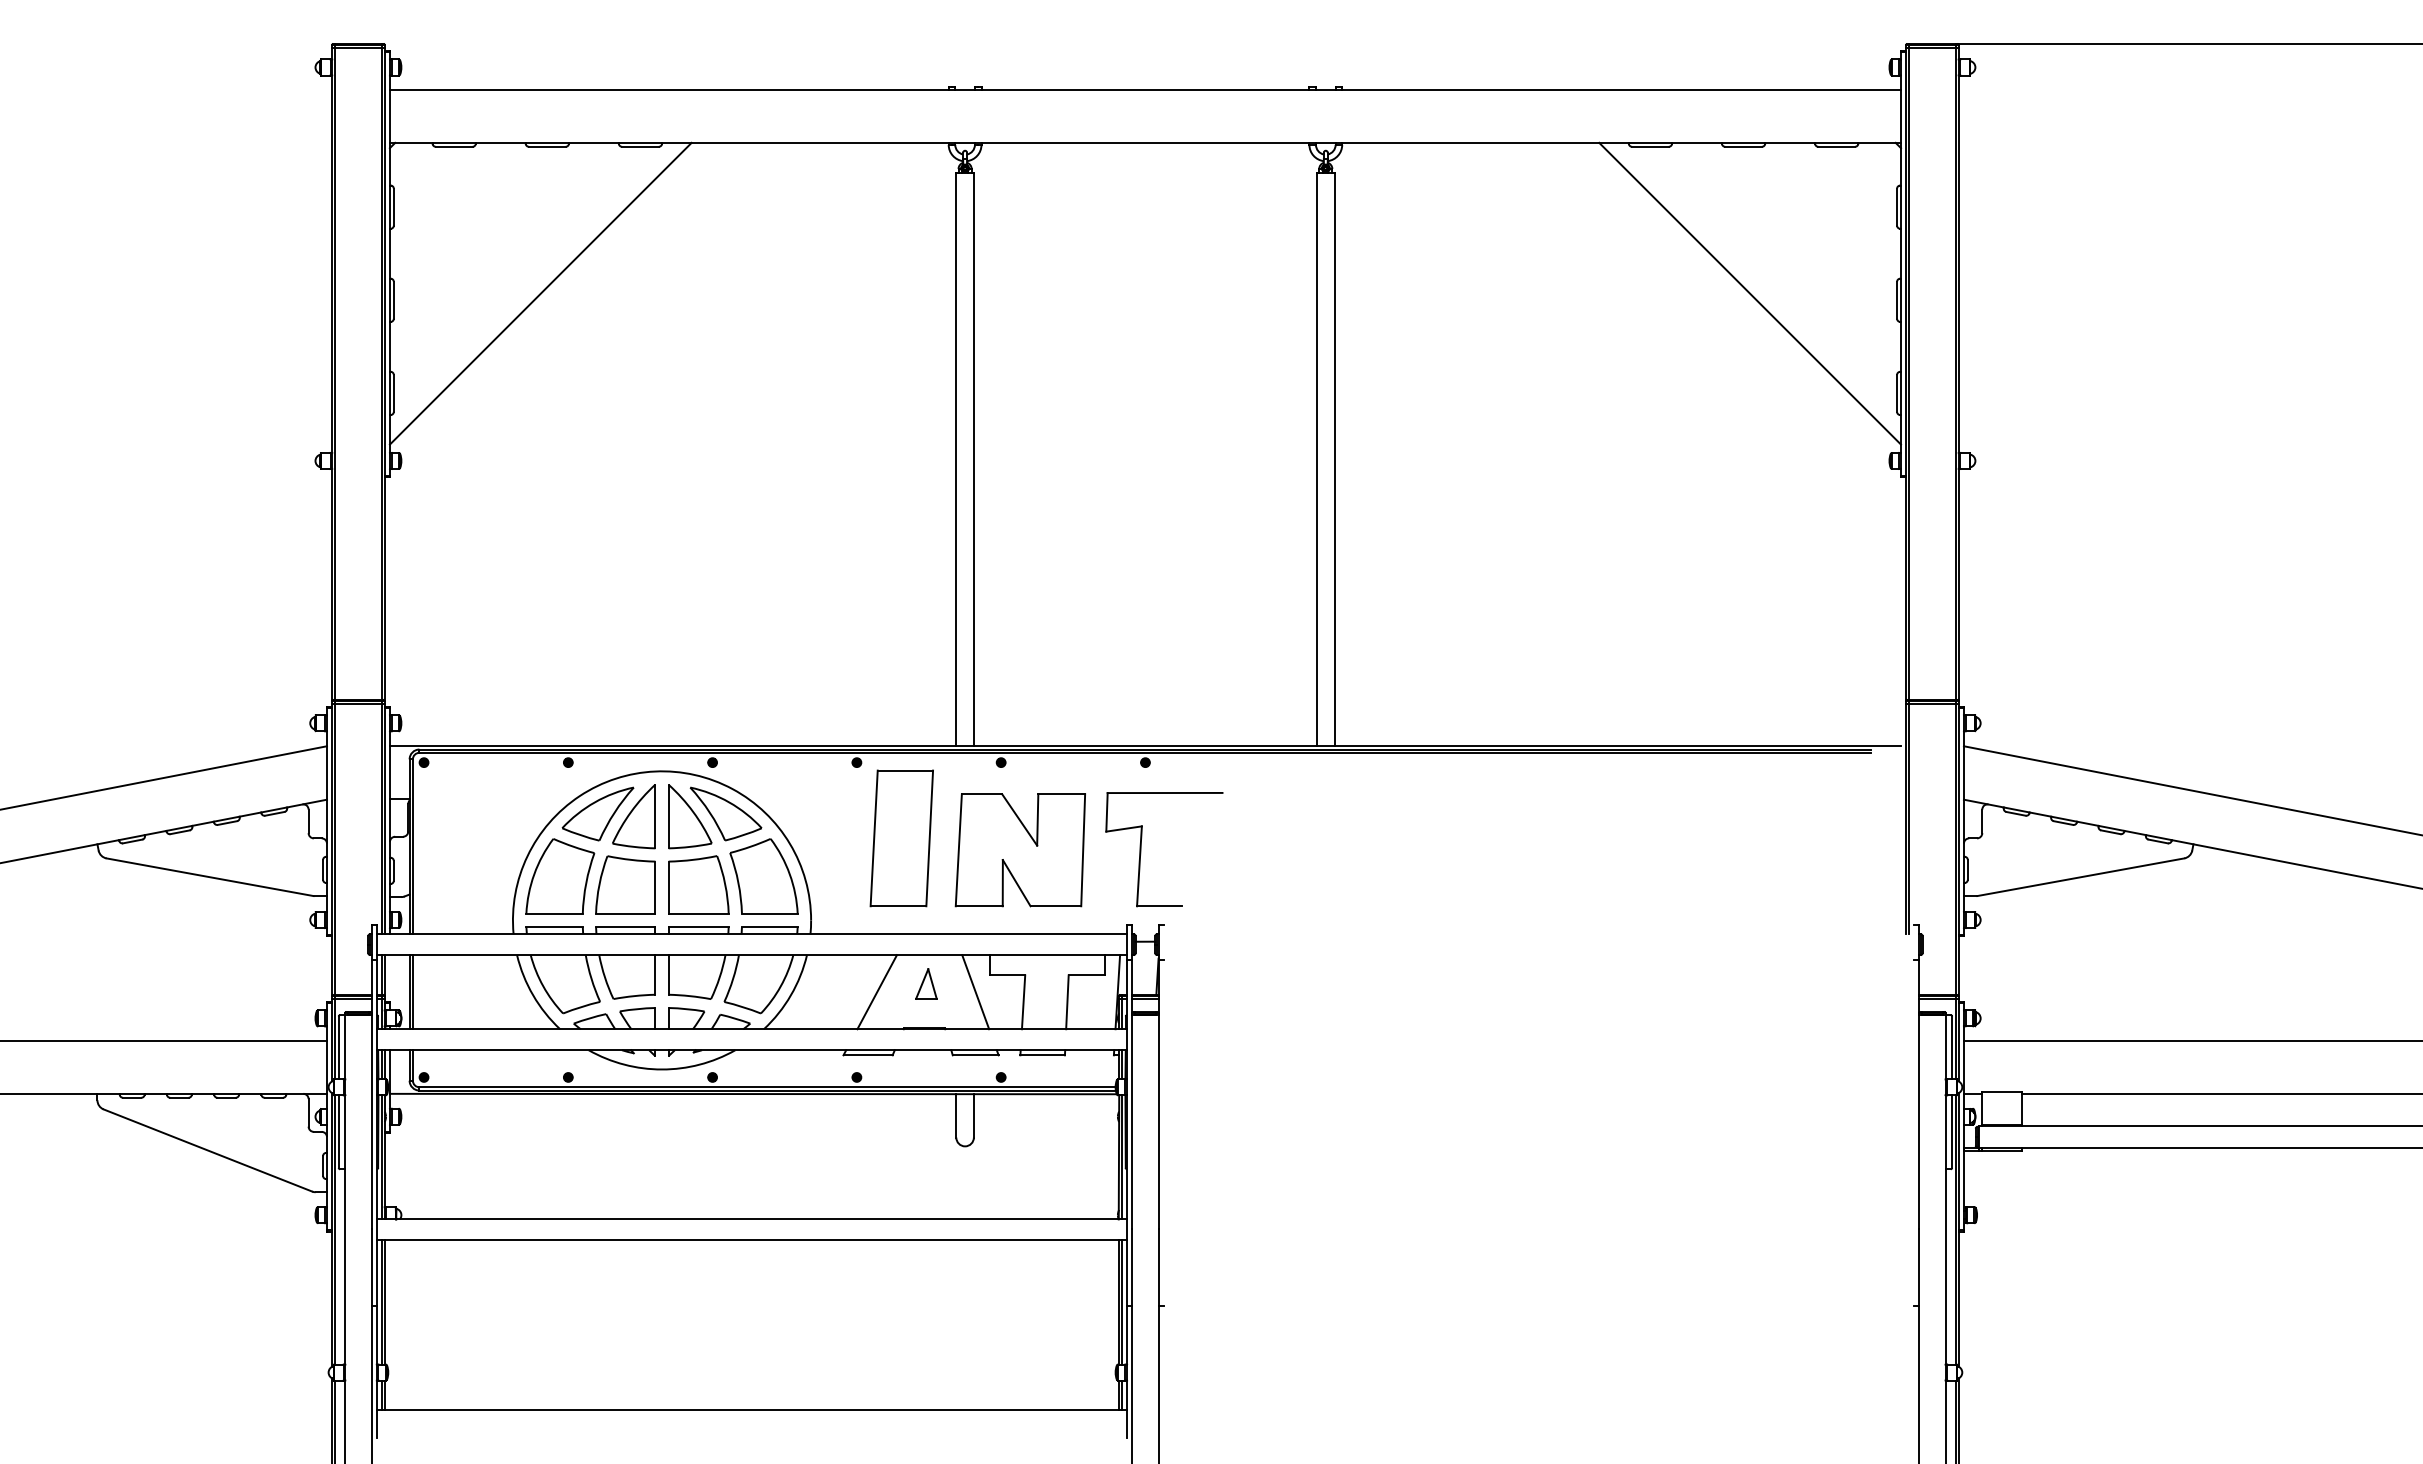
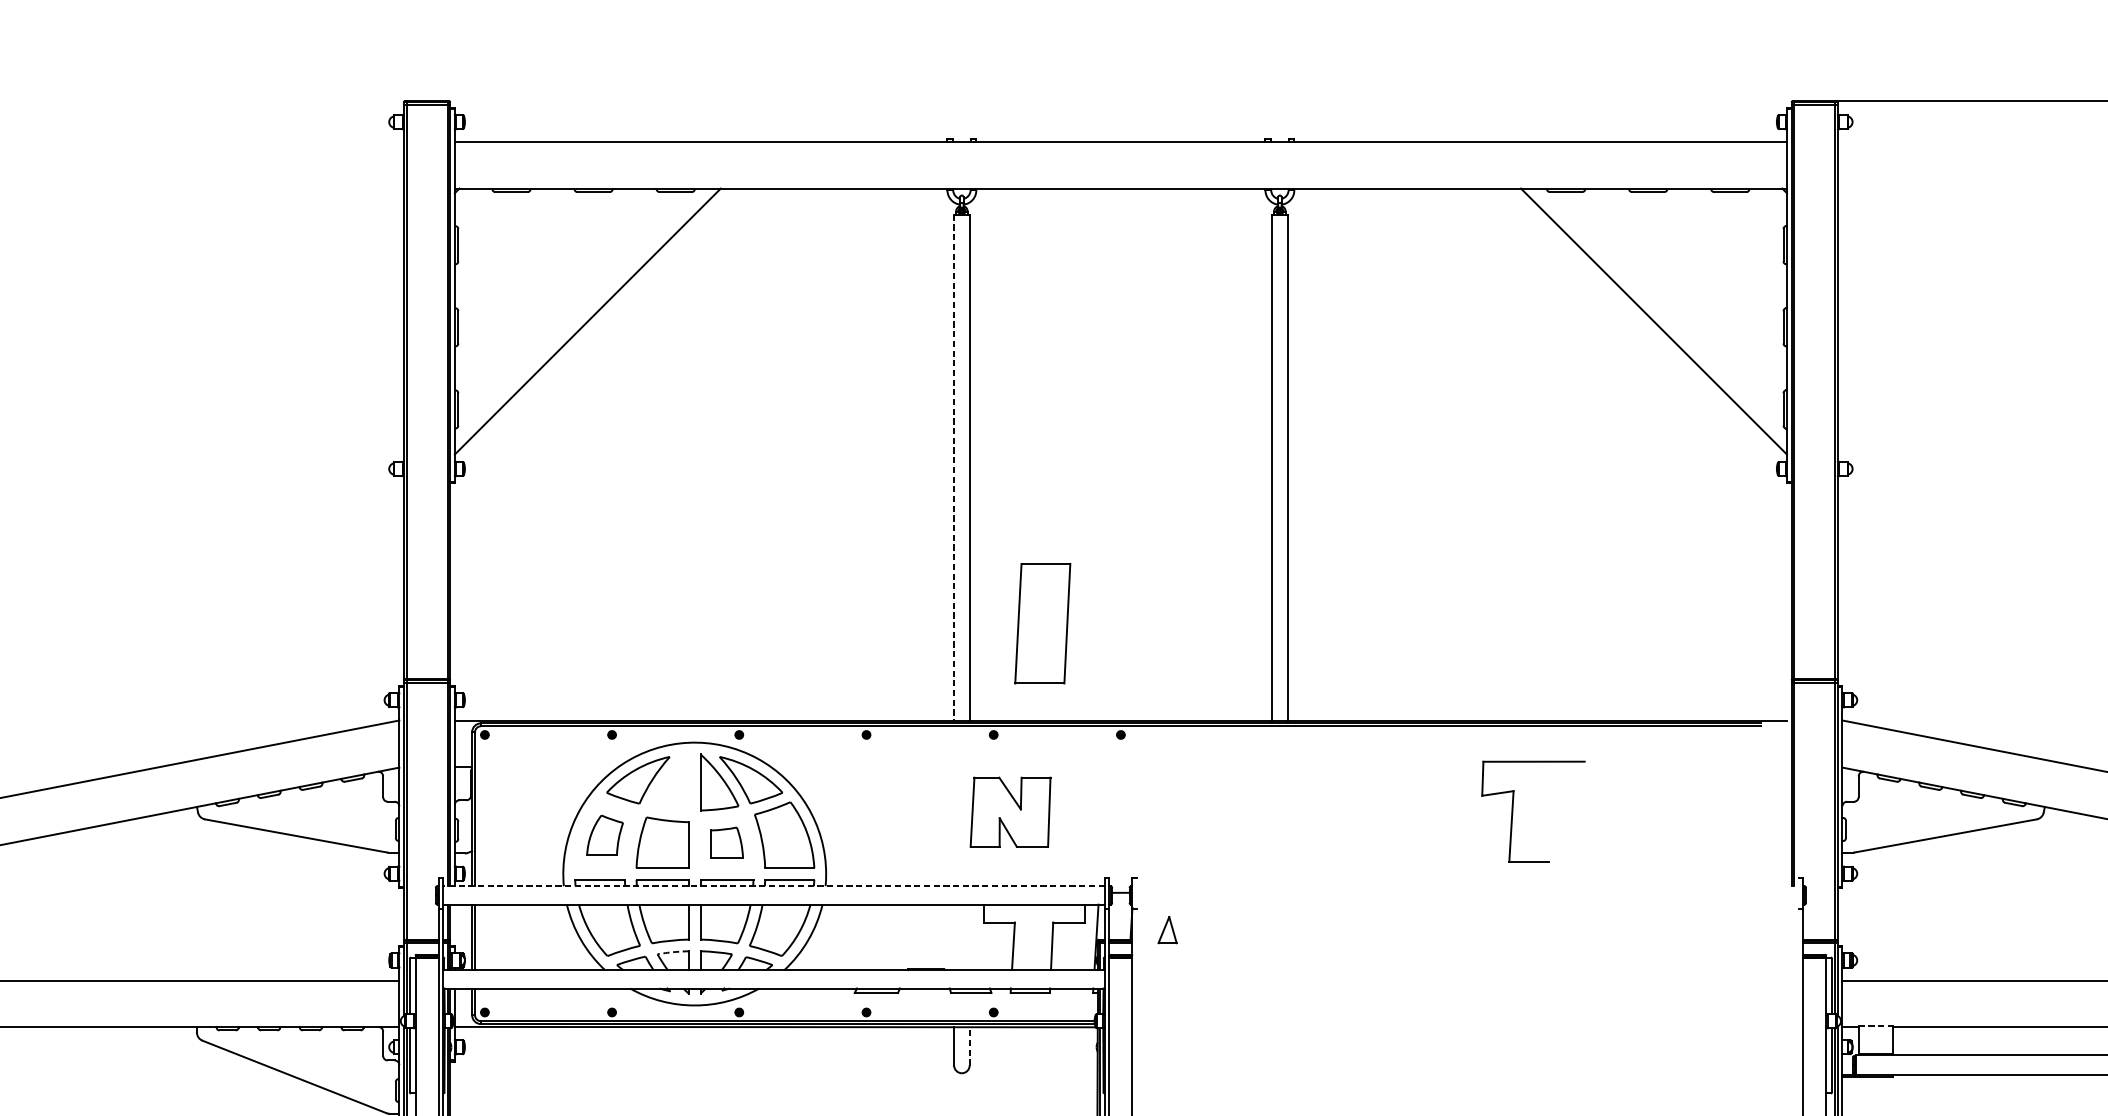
line: (956, 459) -> (954, 467), solid -> dashed
part: (633, 816) -> (669, 782), removed
part: (901, 838) -> (1042, 623), moved
part: (1141, 849) -> (1513, 811), moved
part: (1019, 850) -> (1009, 812), size x0.7
part: (560, 876) -> (605, 835), size x0.6
part: (698, 884) -> (726, 842), size x0.6
line: (751, 934) -> (773, 886), solid -> dashed
part: (926, 983) -> (1167, 929), moved
line: (876, 992) -> (883, 937), removed
line: (975, 992) -> (971, 937), removed
arc: (637, 1009) -> (673, 952), solid -> dashed
line: (2001, 1092) -> (1875, 1025), solid -> dashed
line: (973, 1115) -> (969, 1046), solid -> dashed

